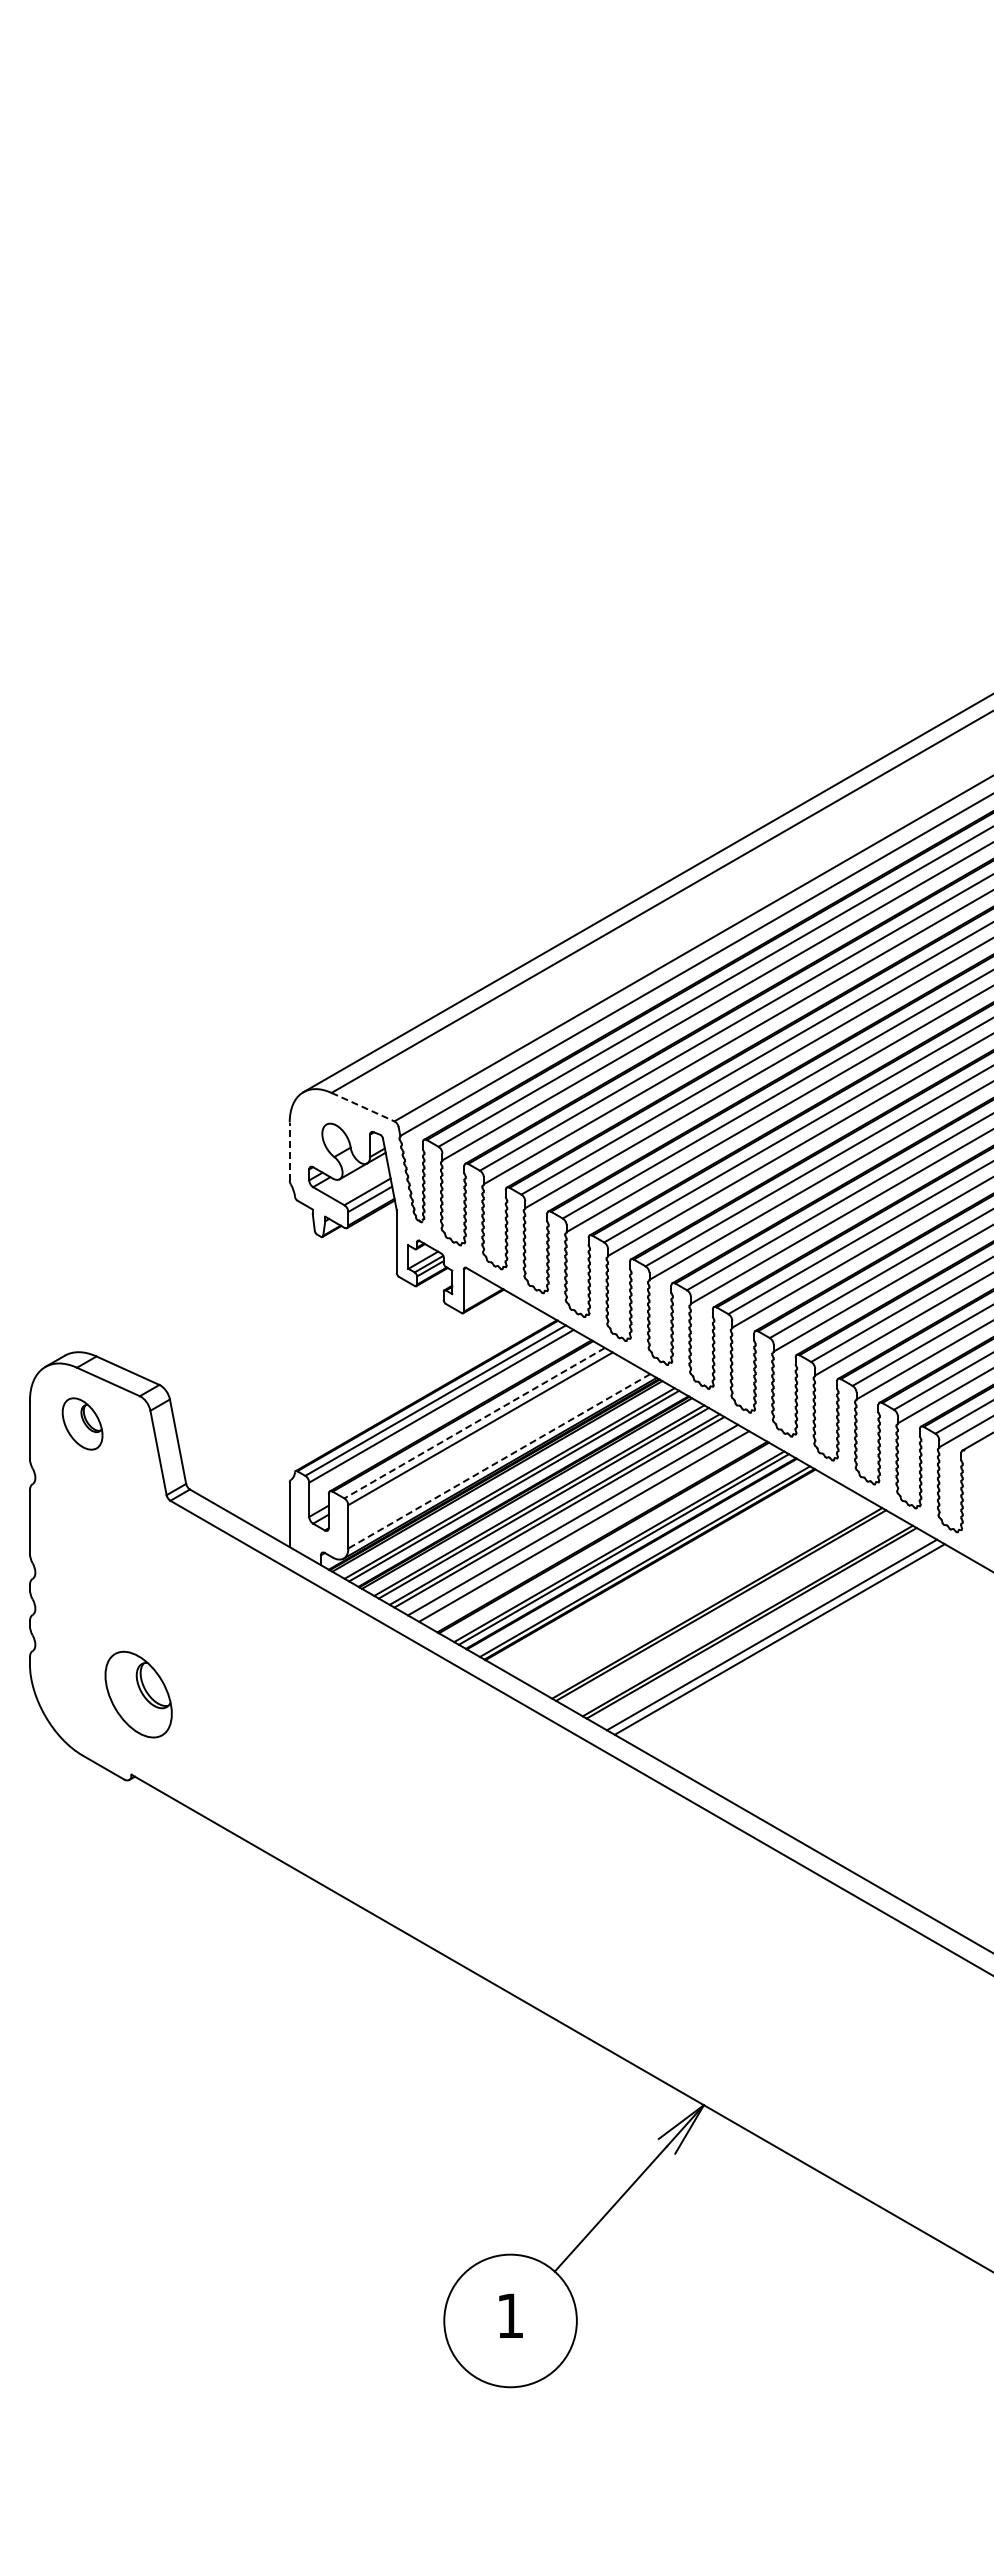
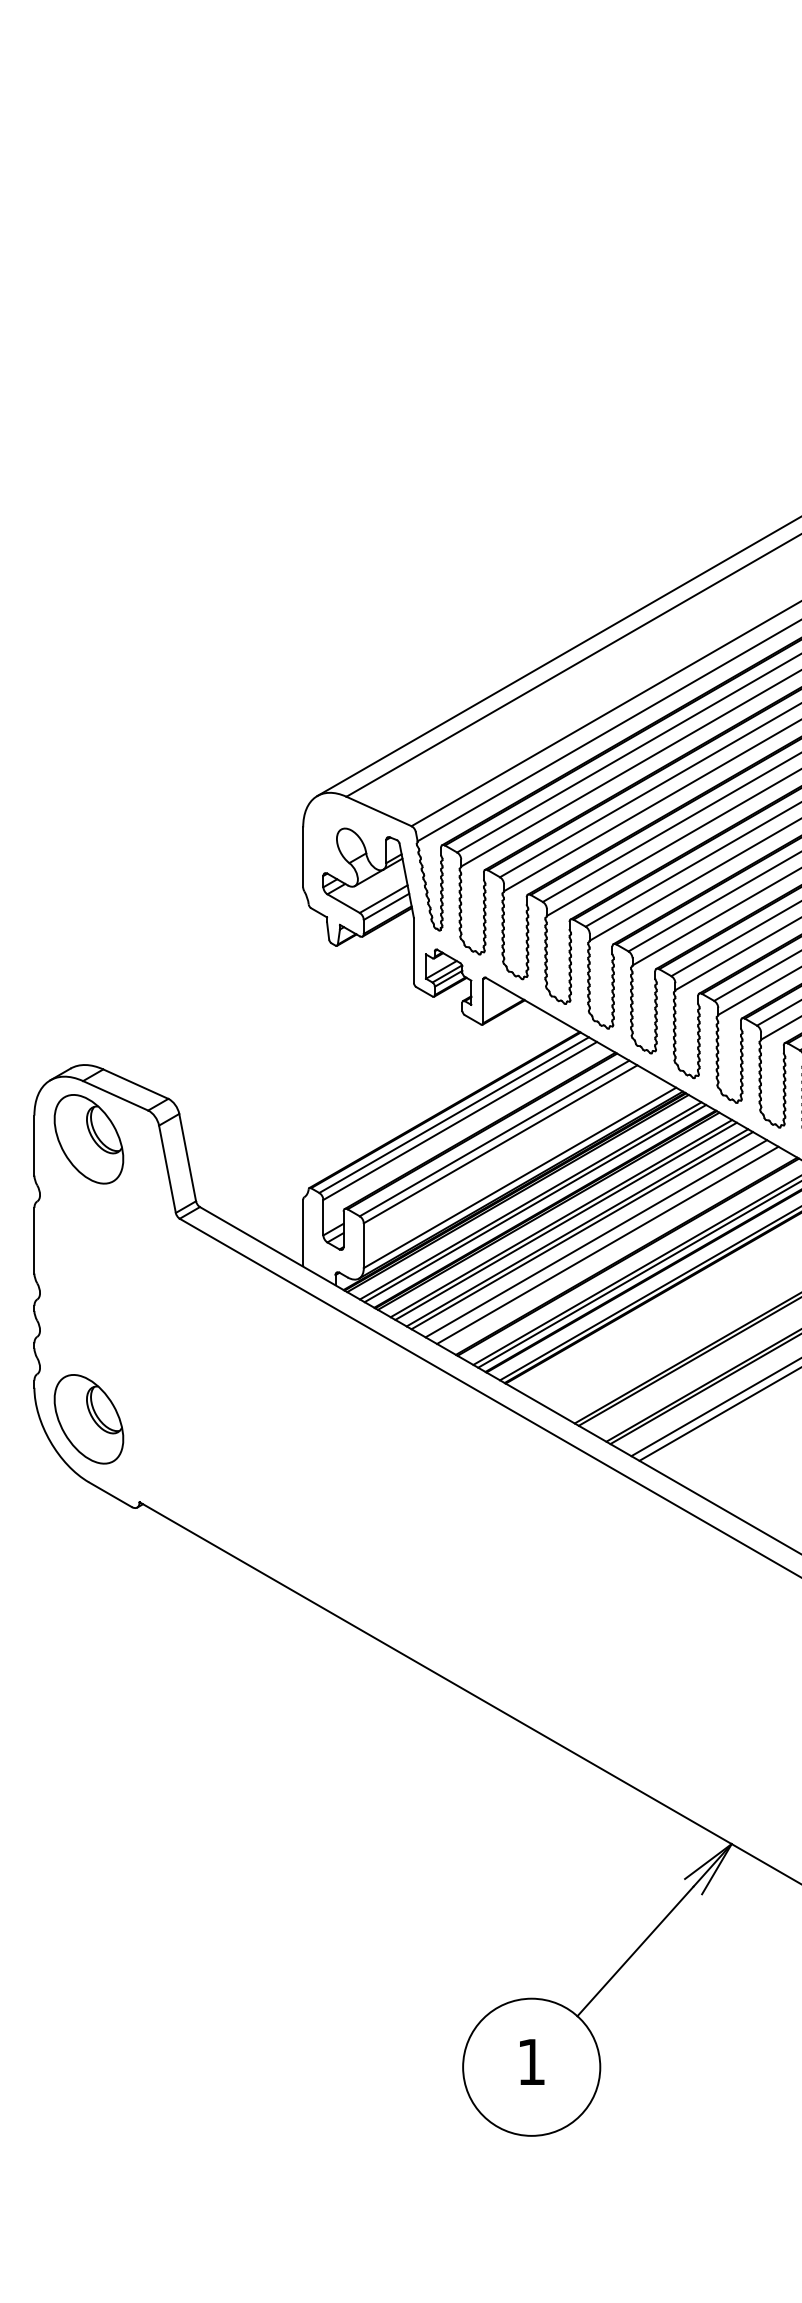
line: (363, 1107) -> (379, 811), dashed -> solid
line: (289, 1151) -> (302, 857), dashed -> solid
part: (82, 1423) -> (88, 1138), size x1.67
line: (474, 1423) -> (494, 1138), dashed -> solid
line: (498, 1461) -> (519, 1178), dashed -> solid
part: (138, 1694) -> (88, 1419), moved

